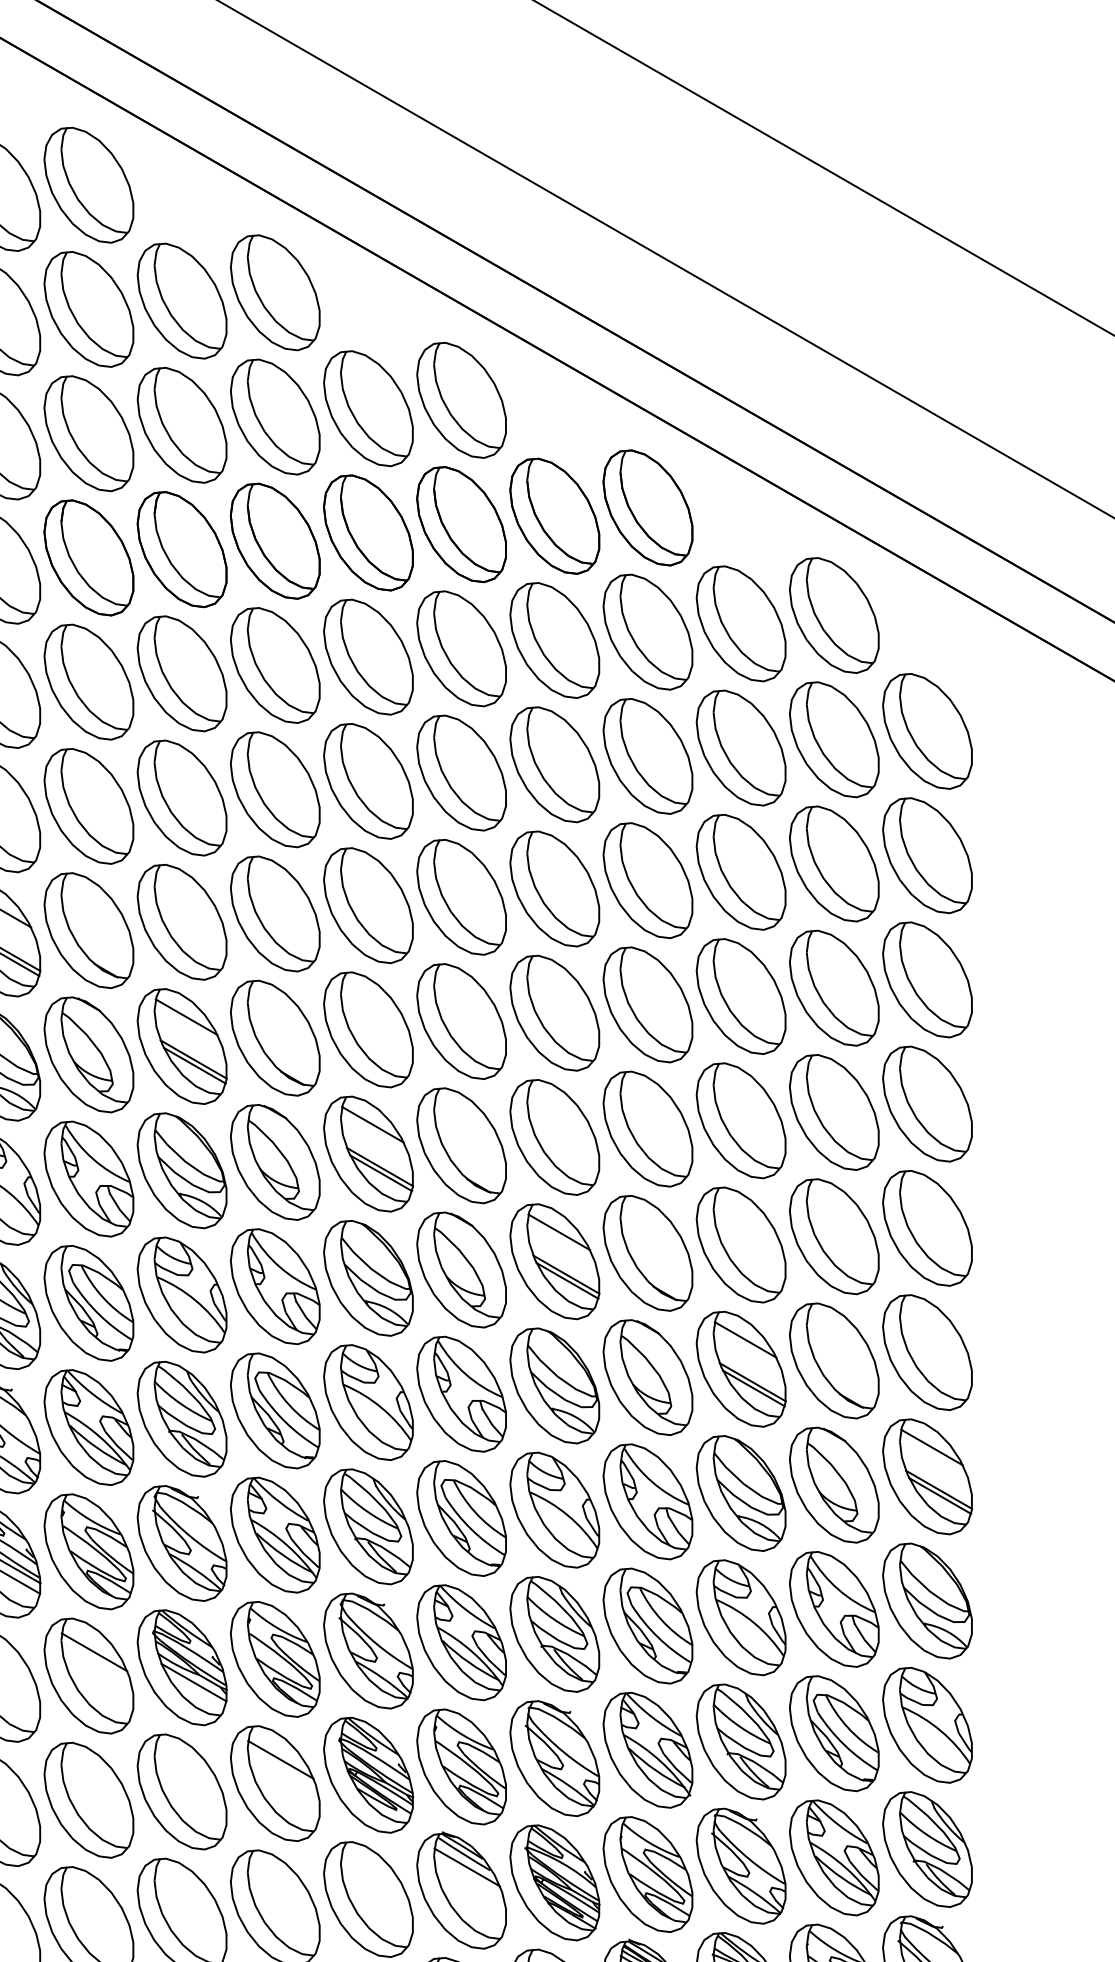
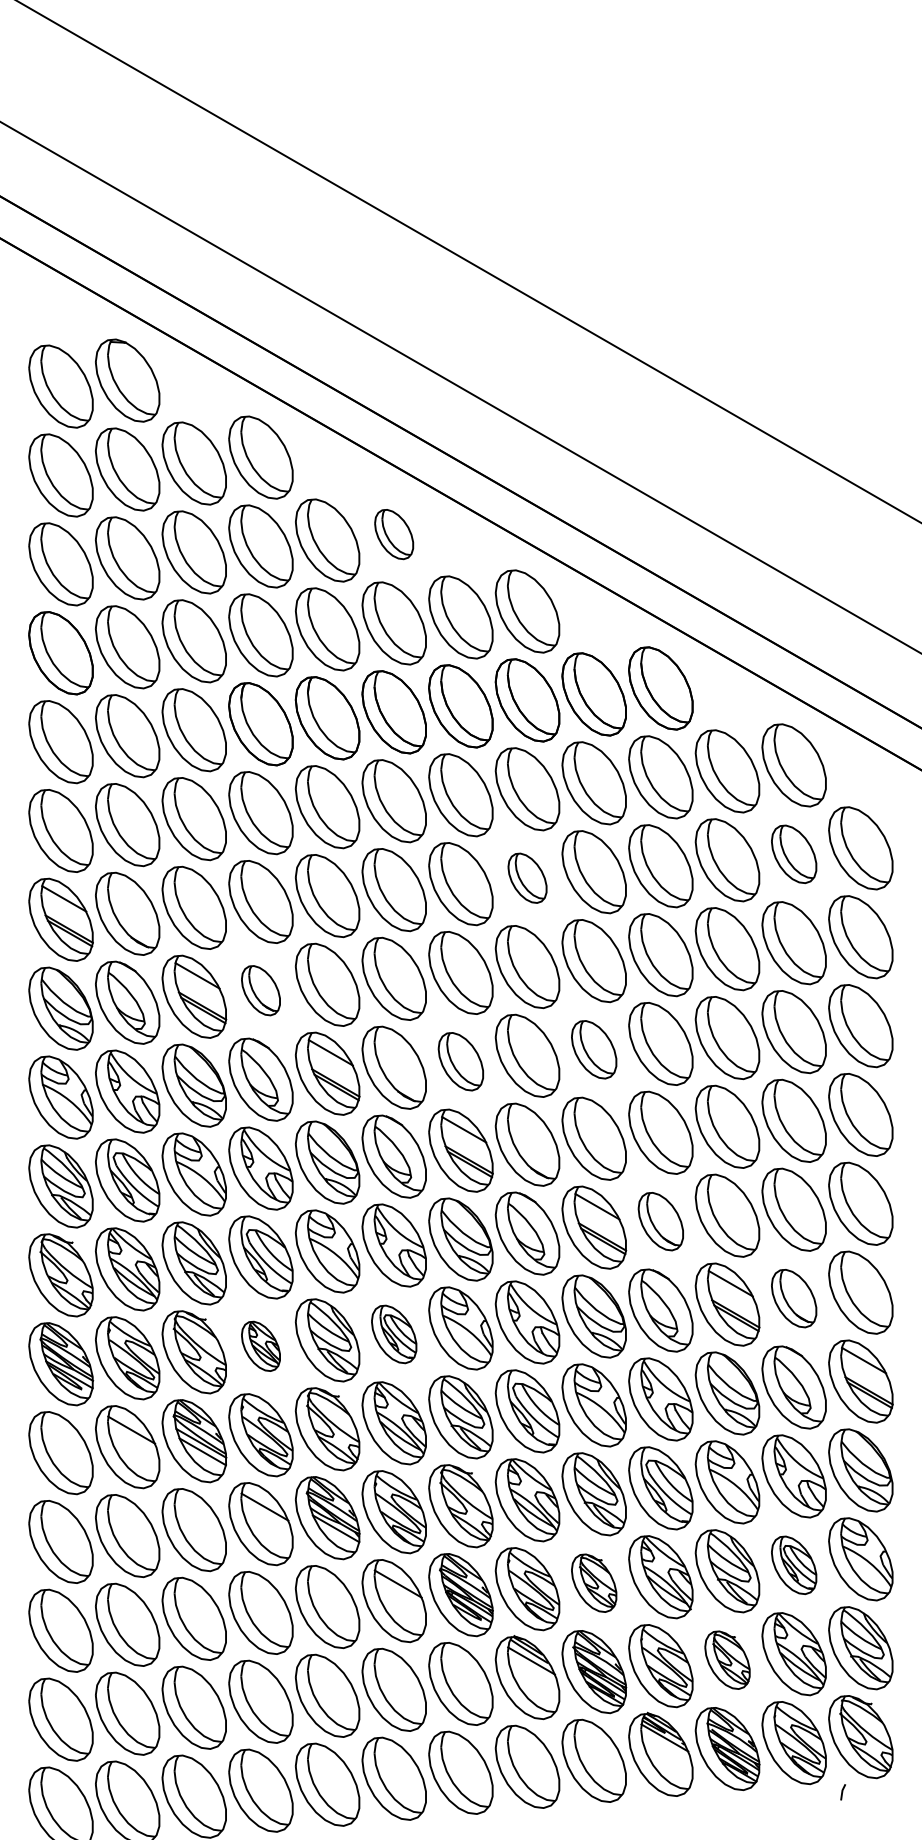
part: (274, 292) -> (393, 534), size x0.6
part: (833, 740) -> (793, 854), size x0.7
part: (461, 773) -> (527, 878), size x0.6
part: (88, 930) -> (260, 990), size x0.6
part: (553, 1012) -> (593, 1049), size x0.7
part: (367, 1029) -> (460, 1061), size x0.7
part: (647, 1253) -> (660, 1221), size x0.7
part: (833, 1360) -> (793, 1298), size x0.7
part: (274, 1411) -> (393, 1334), size x0.7
part: (88, 1427) -> (260, 1346), size x0.6
part: (833, 1733) -> (793, 1565), size x0.7
part: (553, 1759) -> (593, 1583), size x0.7
part: (741, 1866) -> (727, 1660), size x0.7

